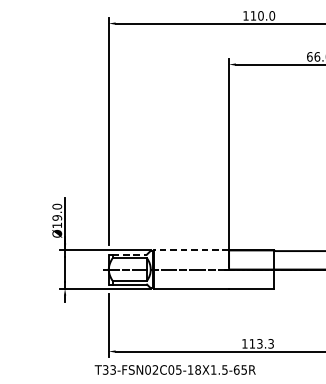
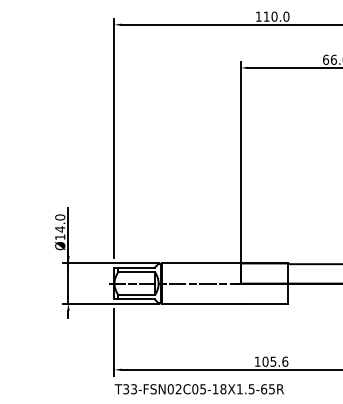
text: (57, 218) -> (60, 229), Ø19.0 -> Ø14.0
line: (191, 250) -> (201, 263), dashed -> solid
line: (130, 254) -> (137, 267), dashed -> solid
text: (261, 343) -> (275, 361), 113.3 -> 105.6
text: (174, 370) -> (198, 389), moved

